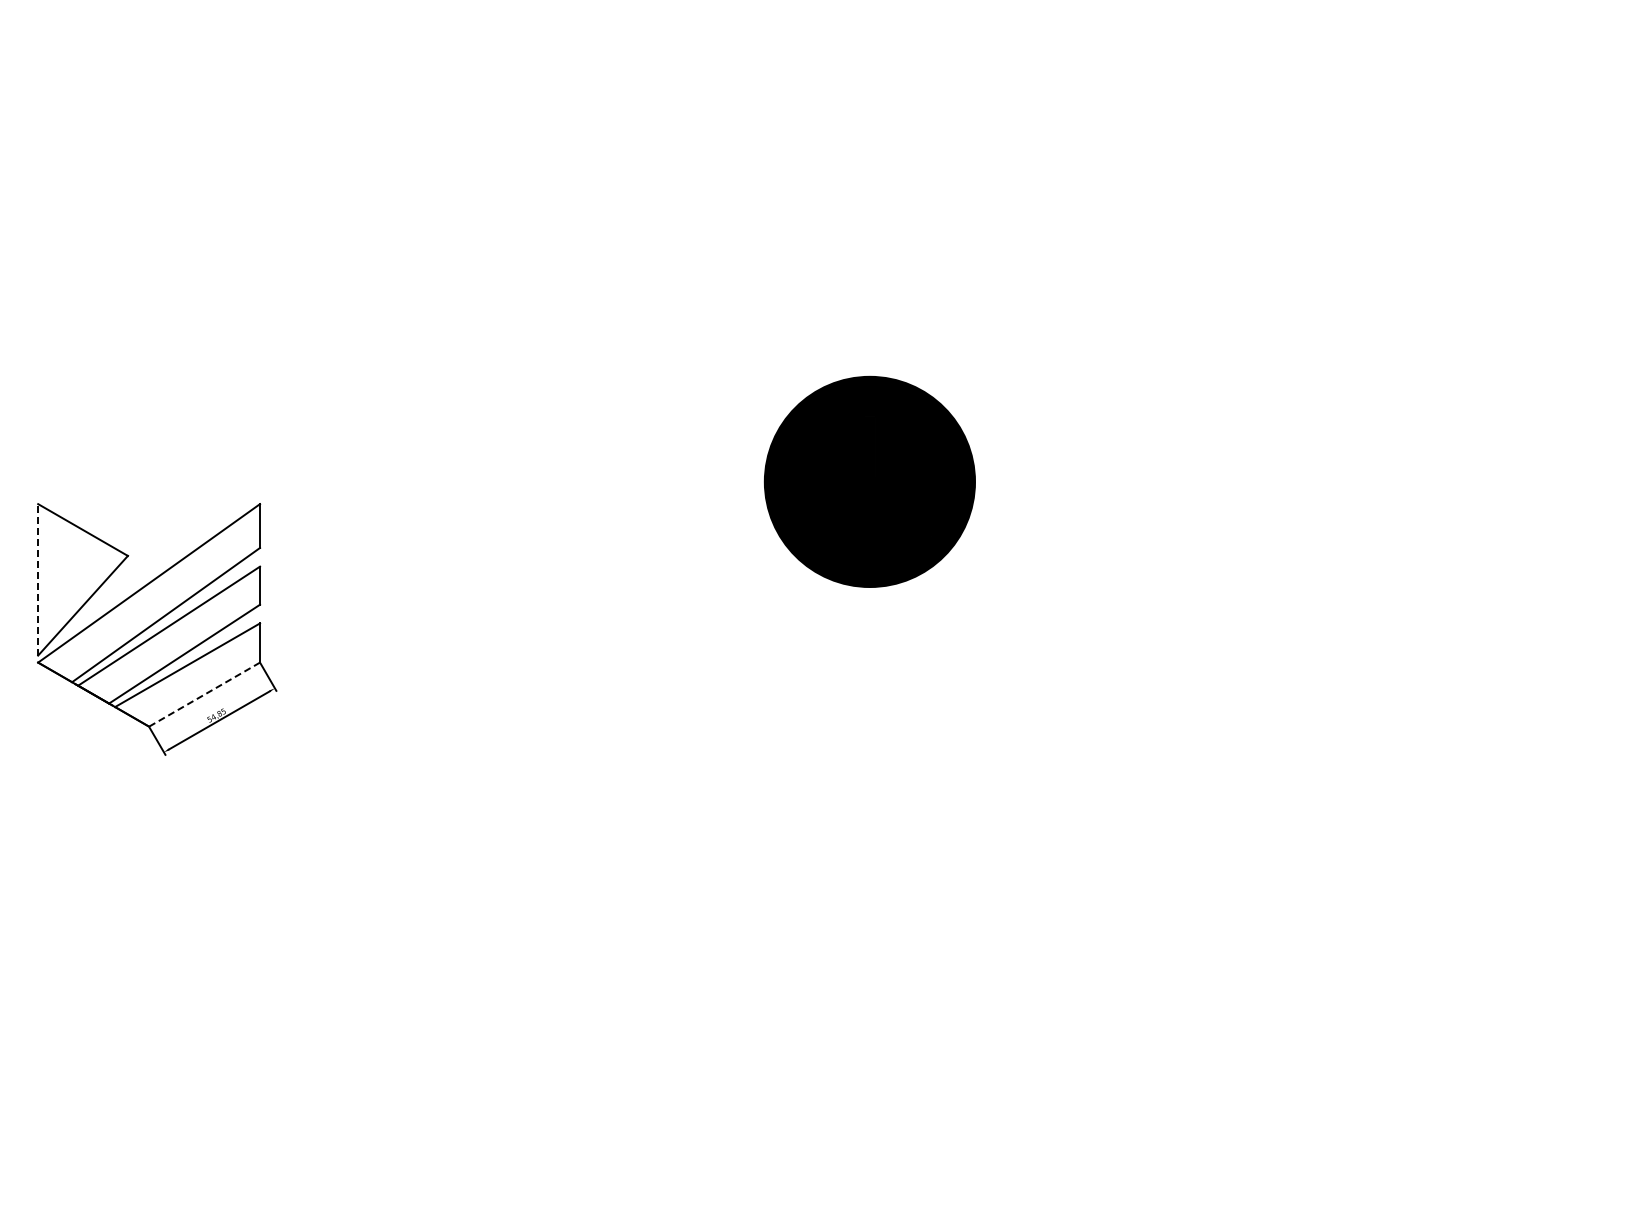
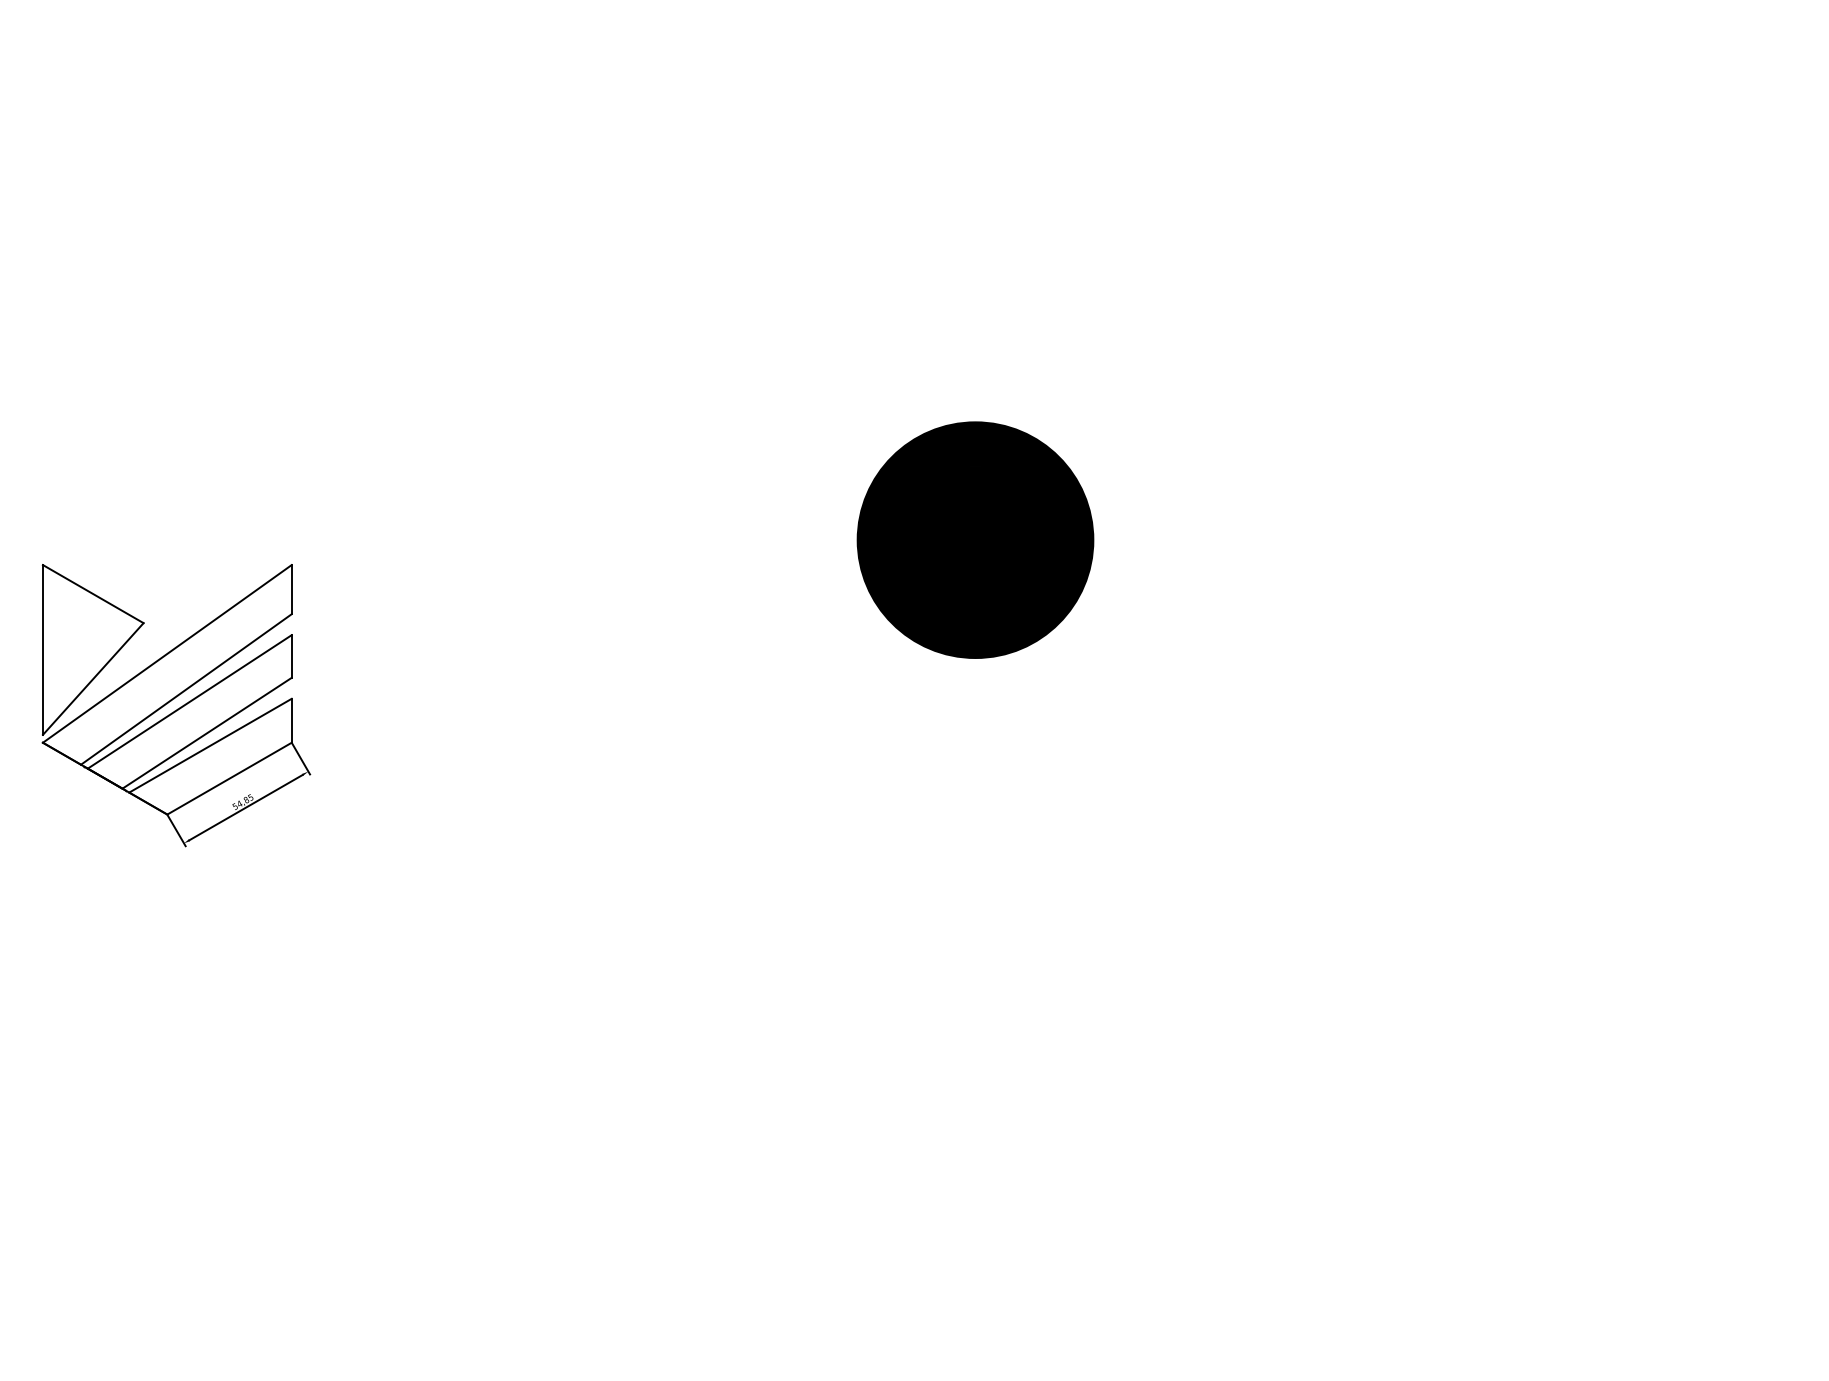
line: (38, 579) -> (43, 649), dashed -> solid
line: (204, 694) -> (229, 778), dashed -> solid

